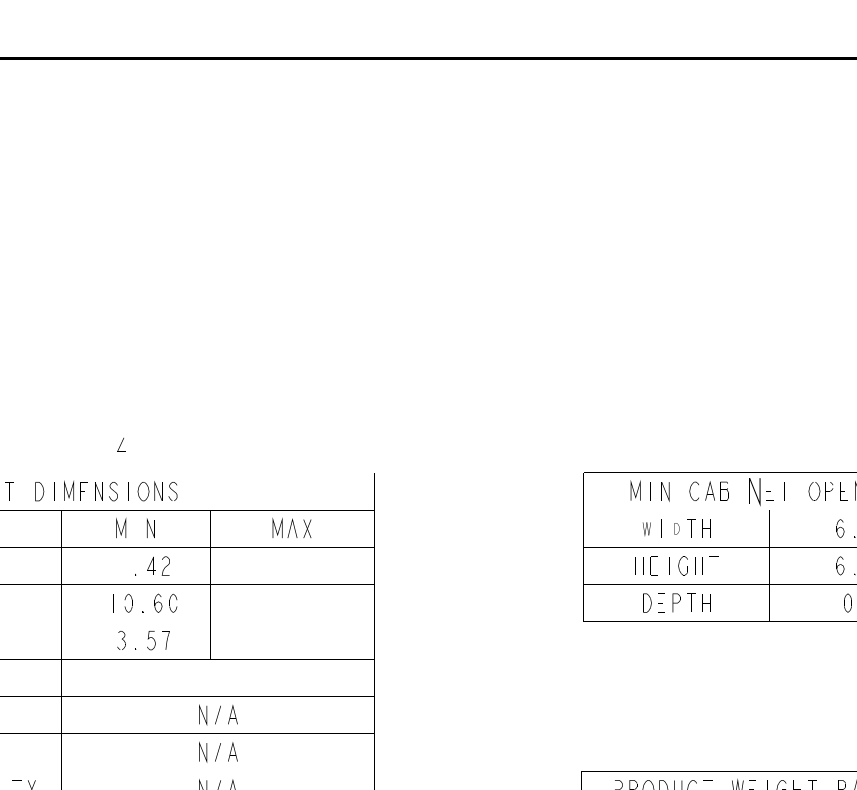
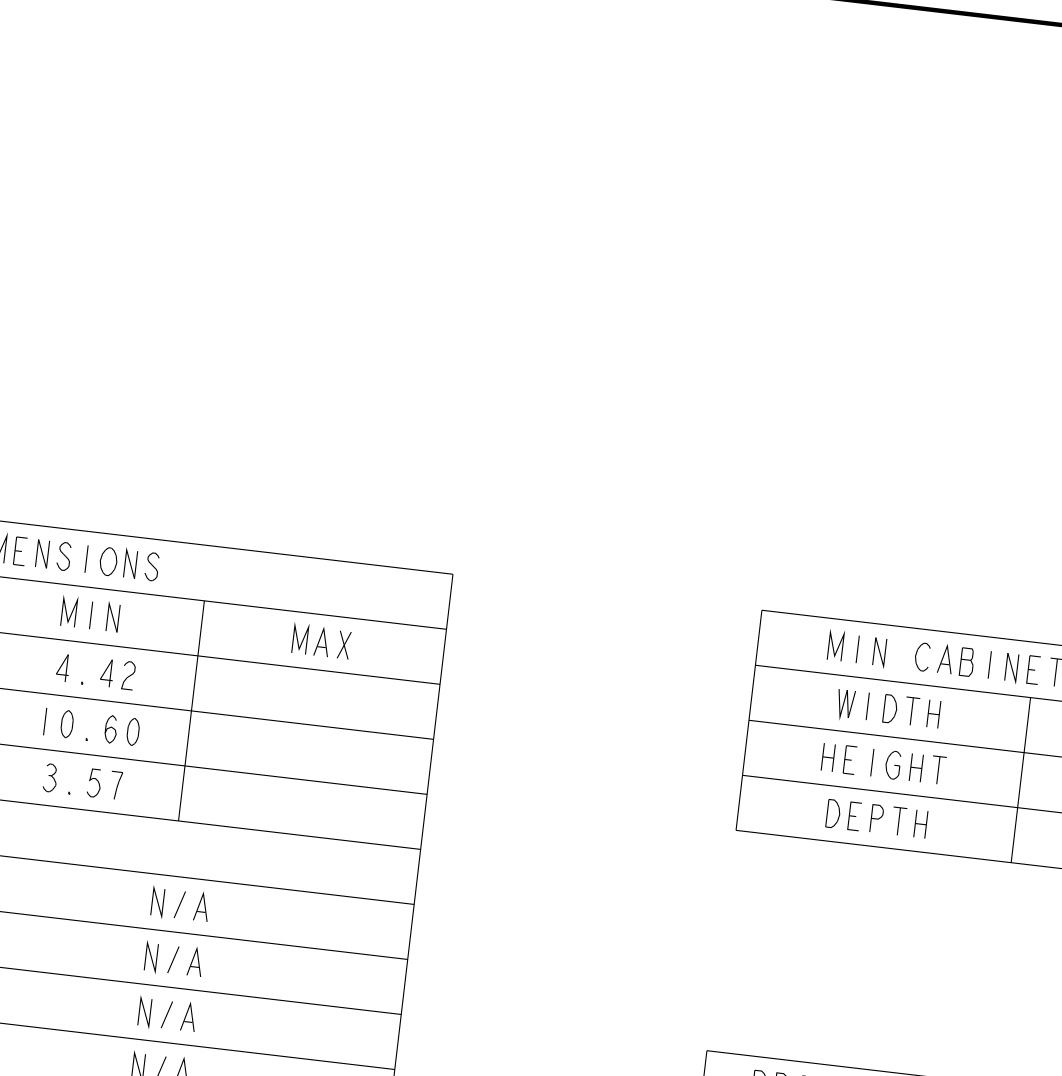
part: (121, 444) -> (63, 664), moved
part: (754, 491) -> (1011, 667), size x0.71
part: (676, 528) -> (889, 708), size x1.67
part: (646, 529) -> (845, 704), size x1.43

